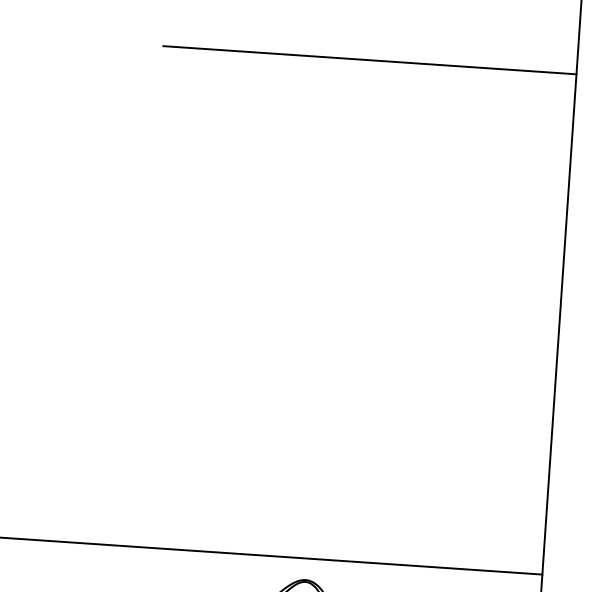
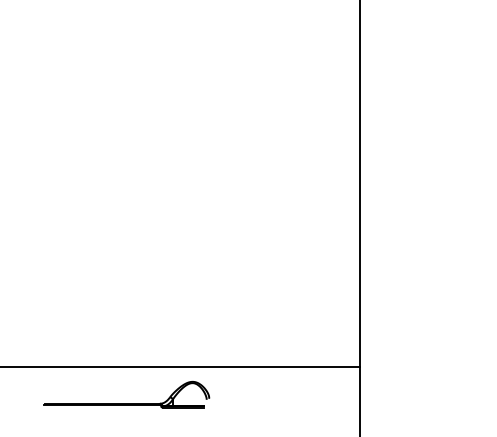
line: (369, 59) -> (212, 10), removed

